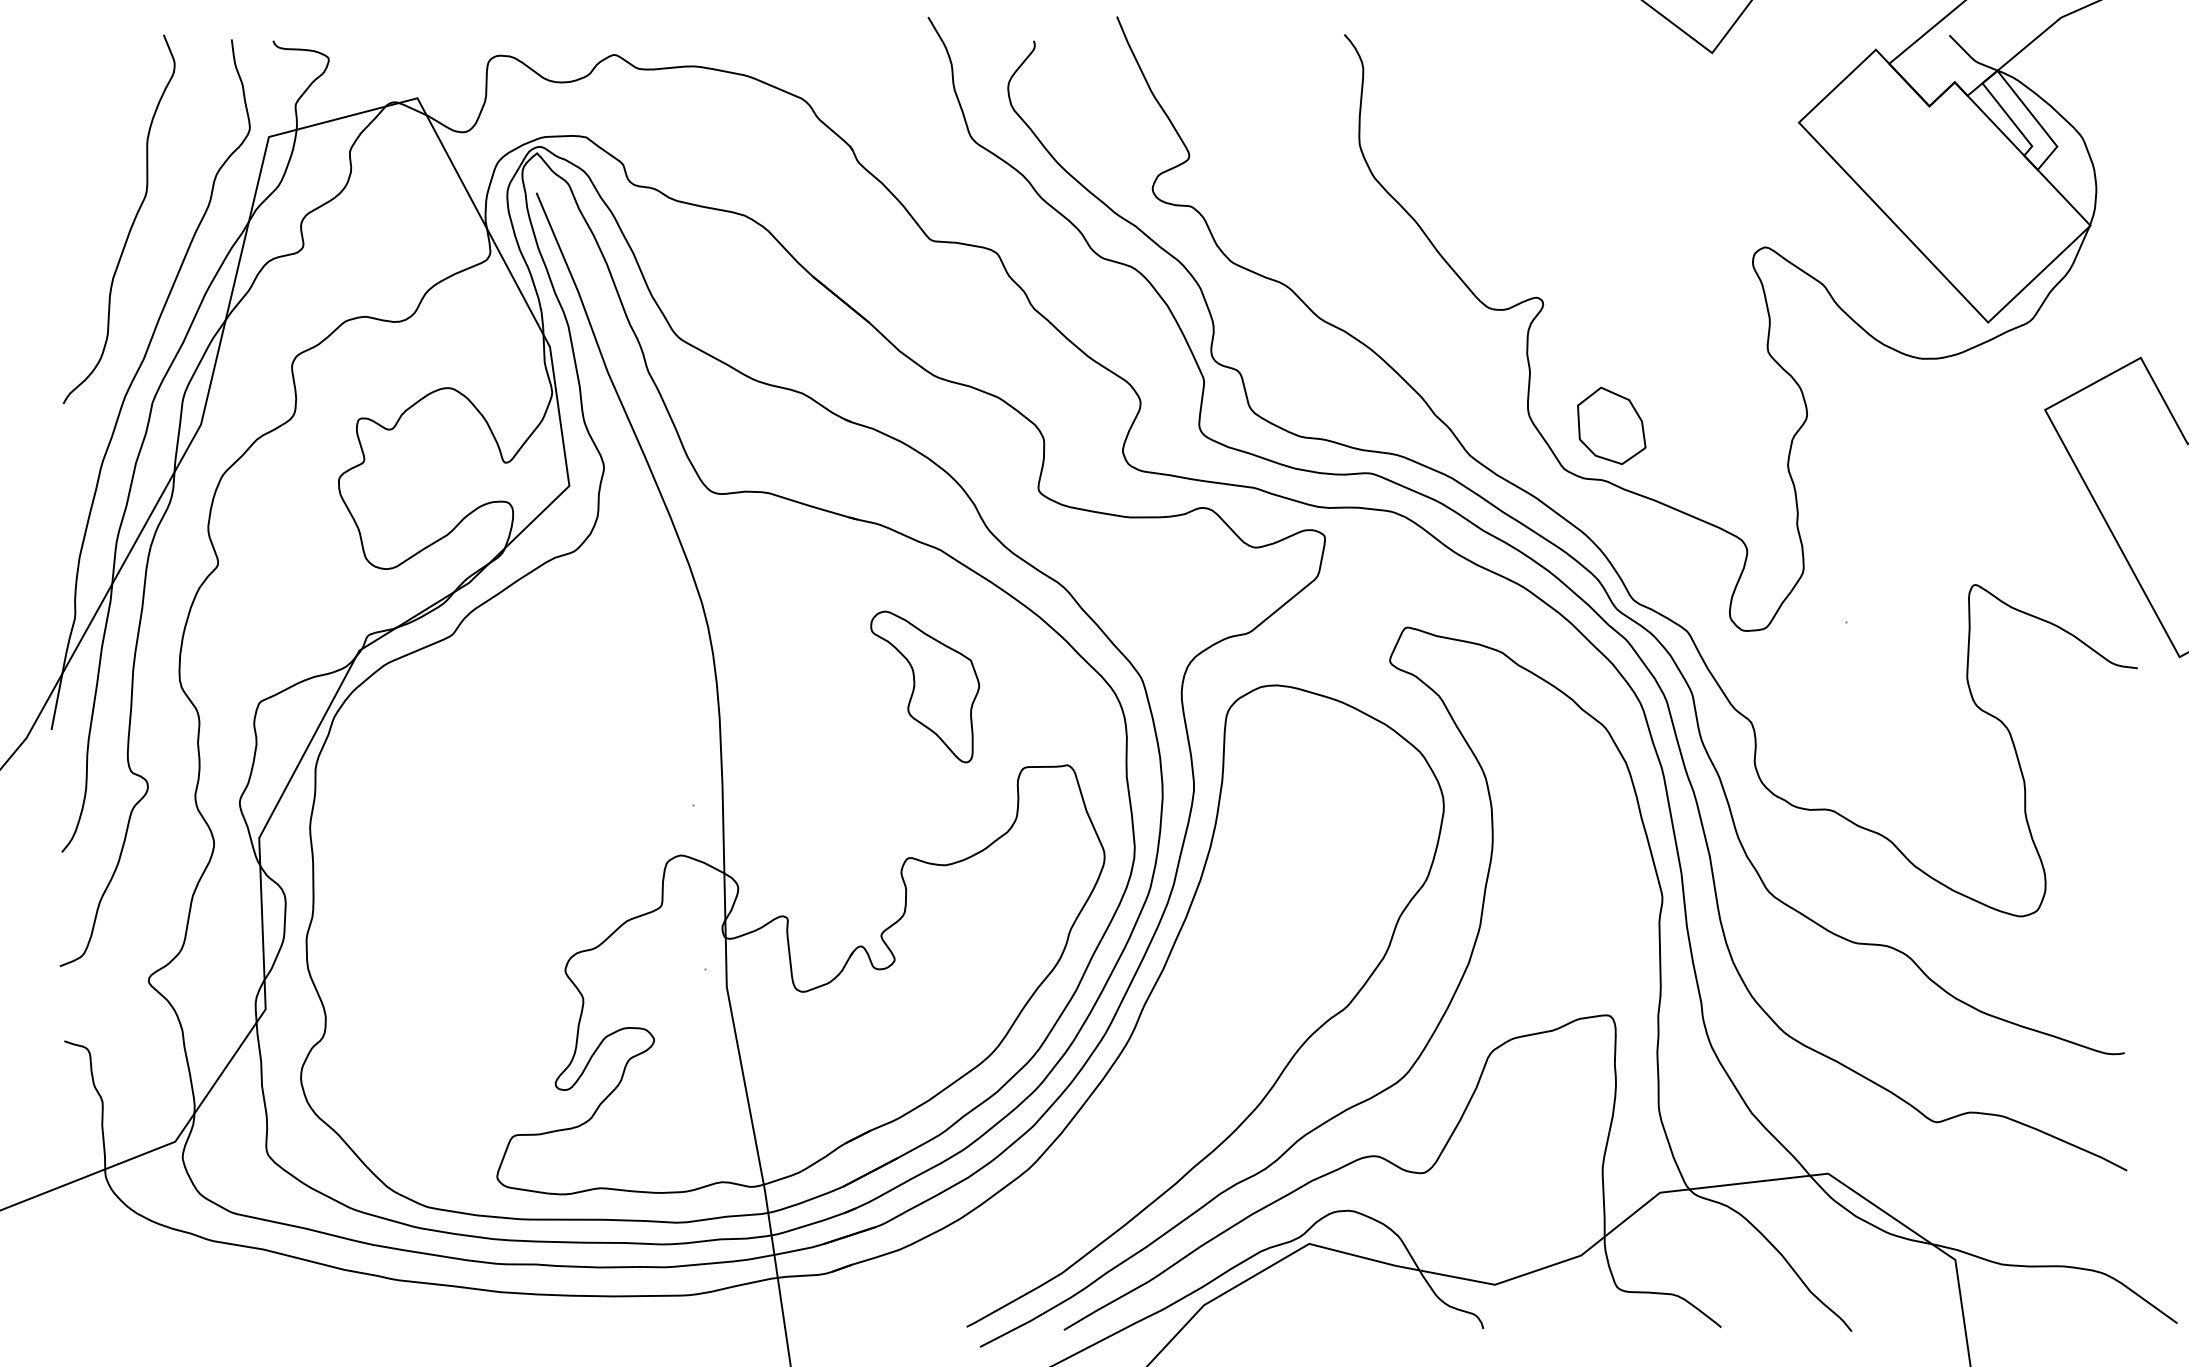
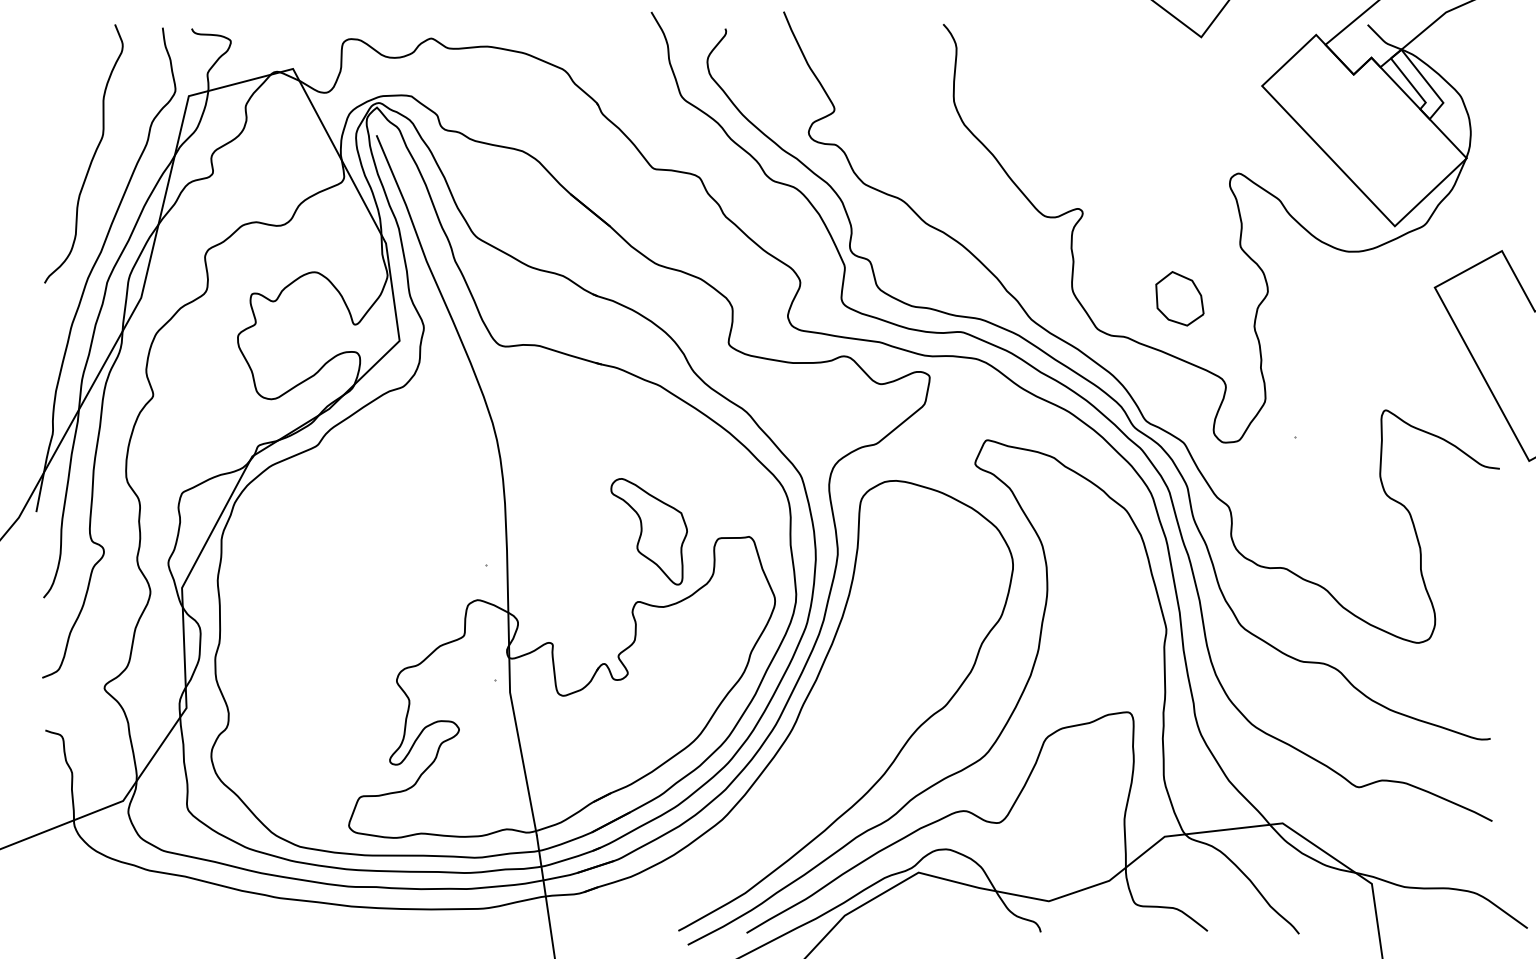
part: (1611, 425) -> (1179, 298), moved
part: (925, 686) -> (649, 531), moved

